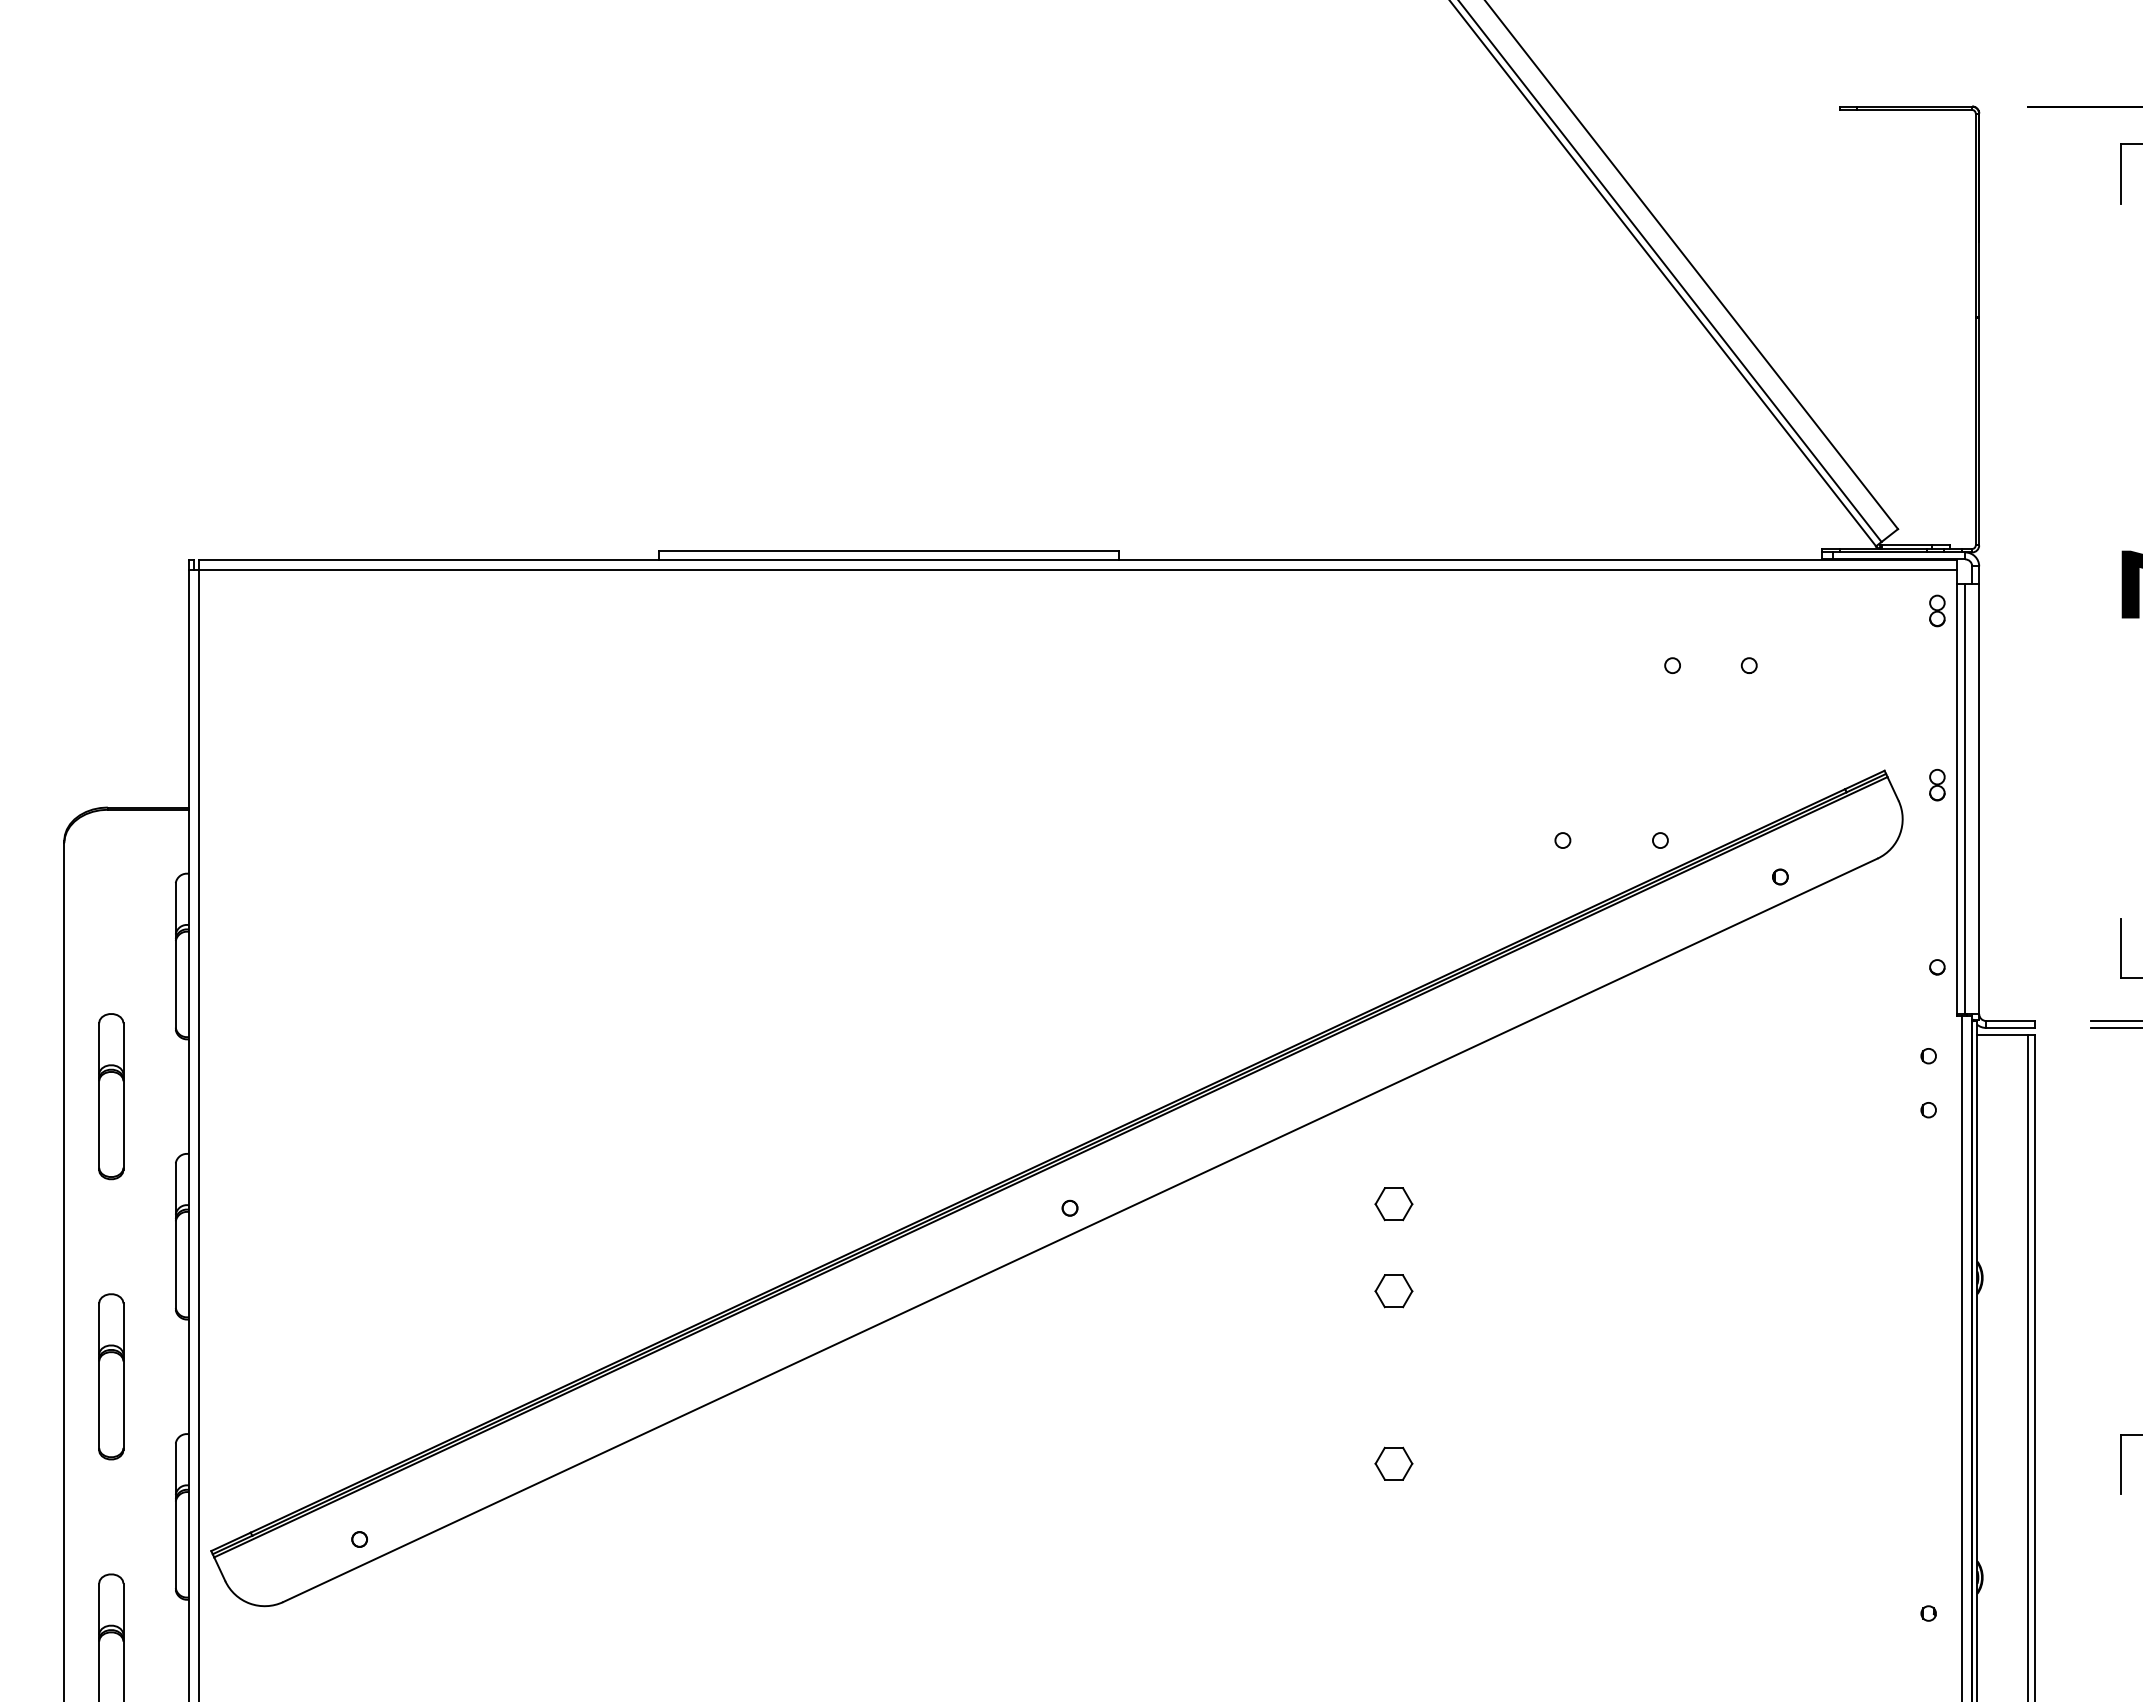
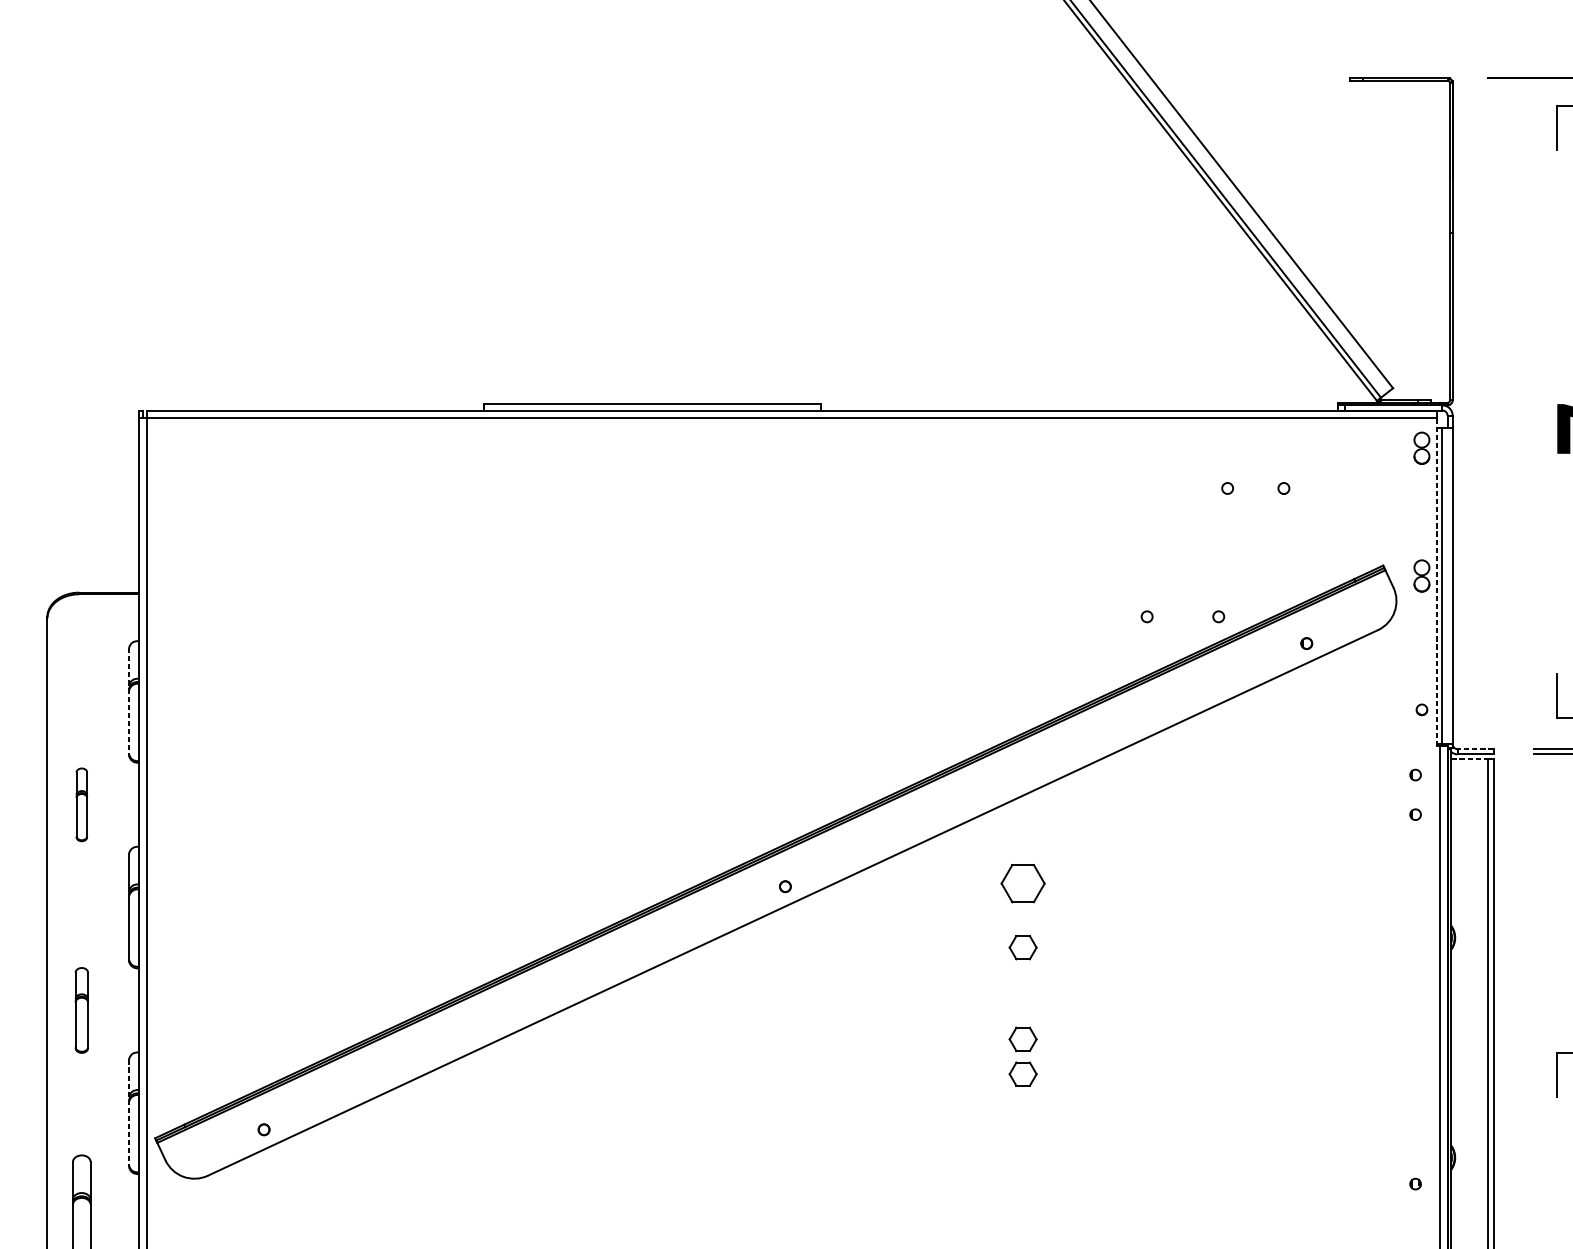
part: (1937, 610) -> (1422, 447), size x1.4
part: (1937, 785) -> (1422, 576), size x1.4
line: (1957, 793) -> (1436, 582), solid -> dashed
line: (175, 957) -> (128, 702), solid -> dashed
line: (2010, 1021) -> (1475, 749), solid -> dashed
line: (2003, 1034) -> (1470, 759), solid -> dashed
part: (111, 1096) -> (81, 804), size x0.6
part: (1393, 1204) -> (1022, 883), size x1.6
part: (111, 1376) -> (81, 1010), size x0.7
part: (1393, 1416) -> (1022, 1039), added
line: (175, 1517) -> (128, 1113), solid -> dashed

